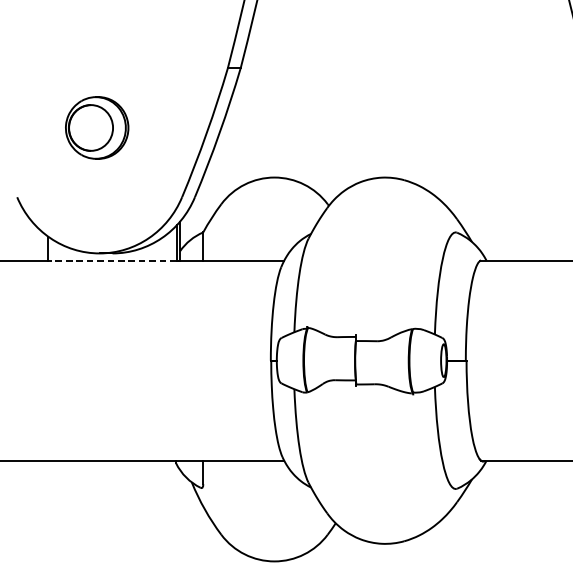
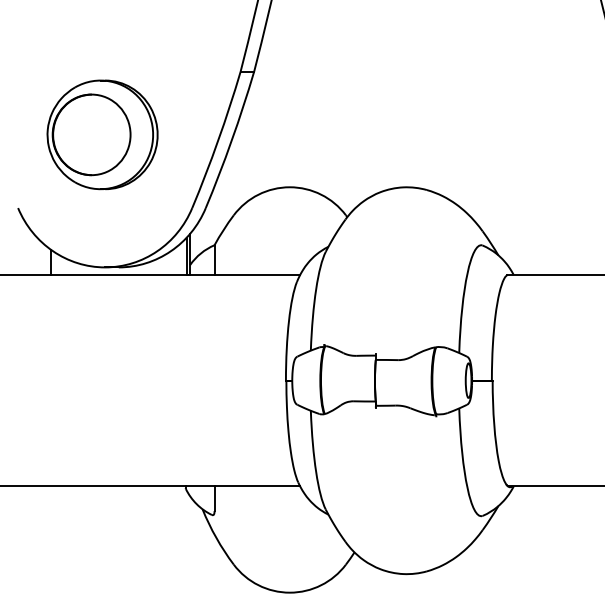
part: (97, 127) -> (102, 134), size x1.67
line: (112, 261) -> (118, 275), dashed -> solid

